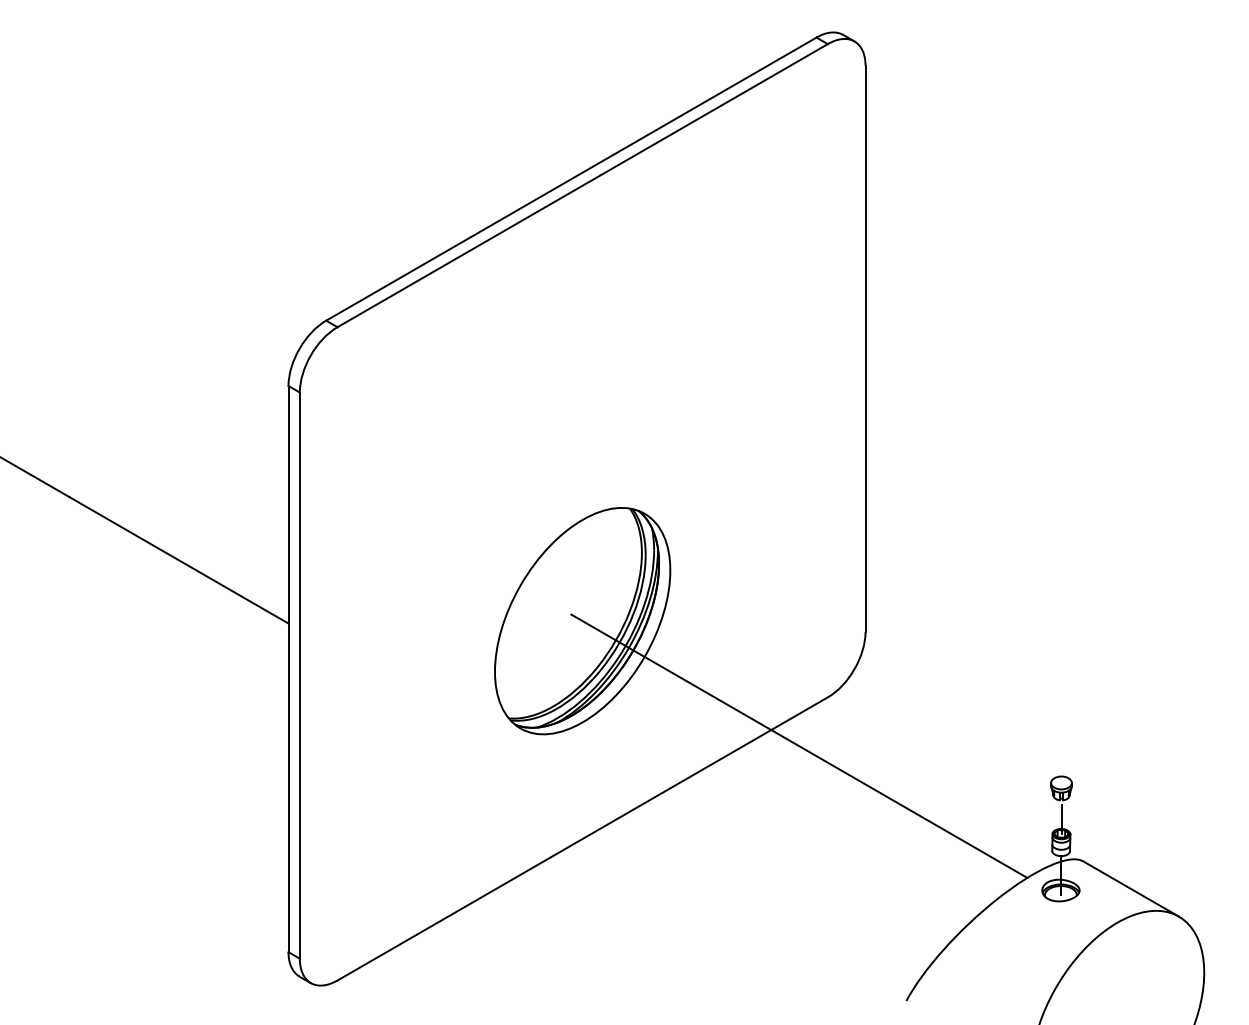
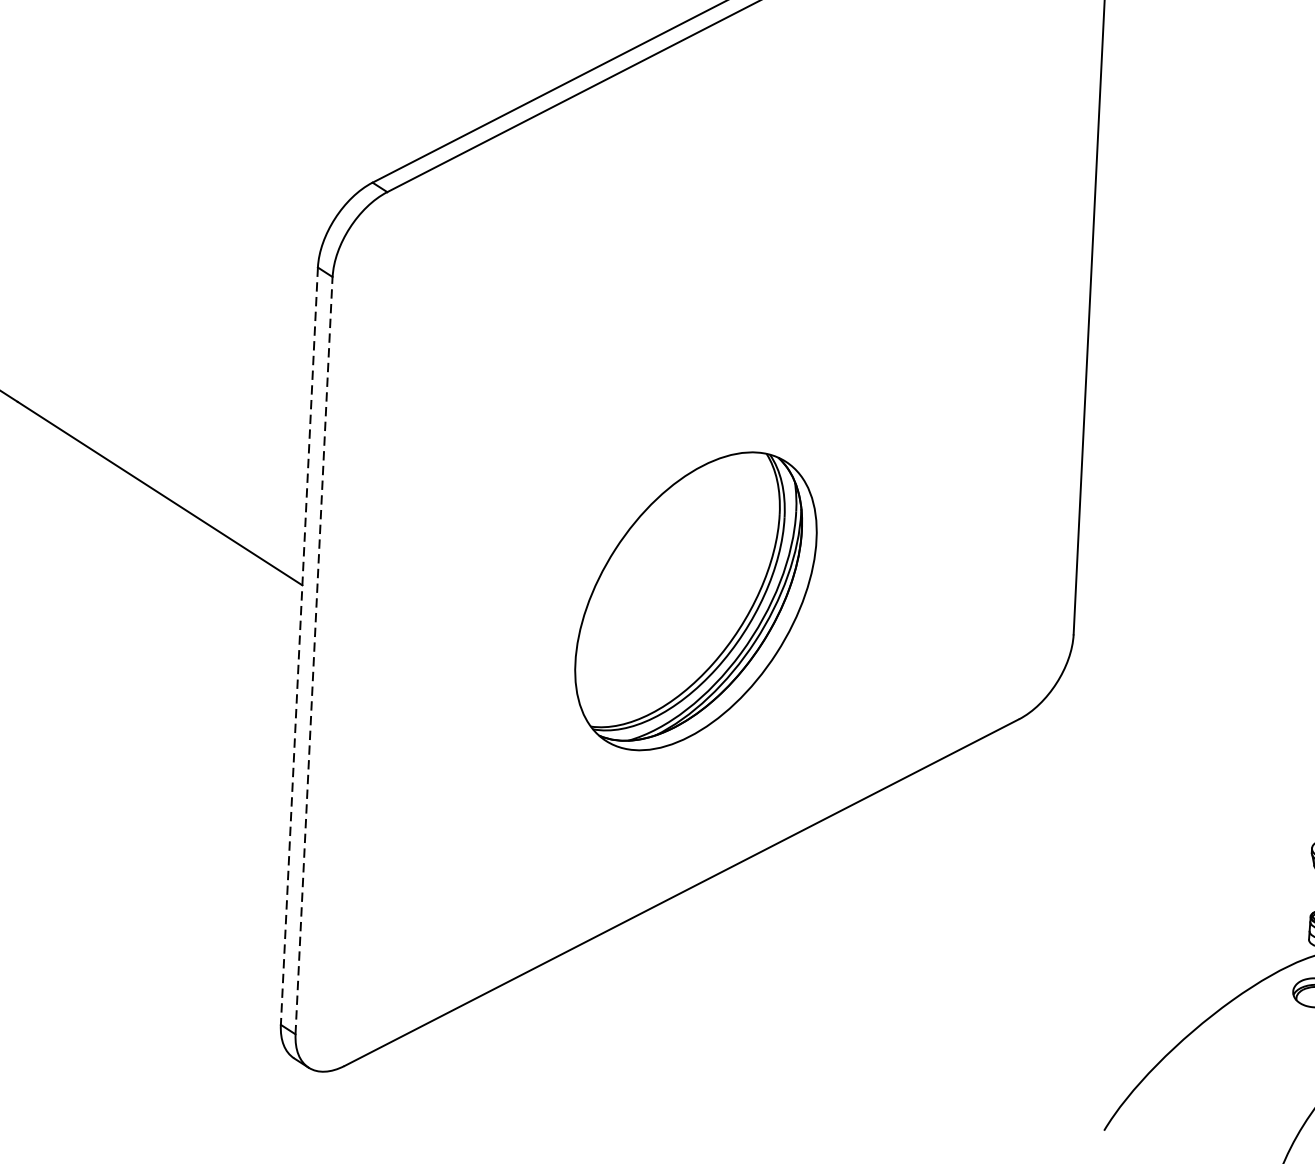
line: (288, 669) -> (299, 646), solid -> dashed
line: (299, 675) -> (313, 655), solid -> dashed
line: (799, 745) -> (977, 781), removed

